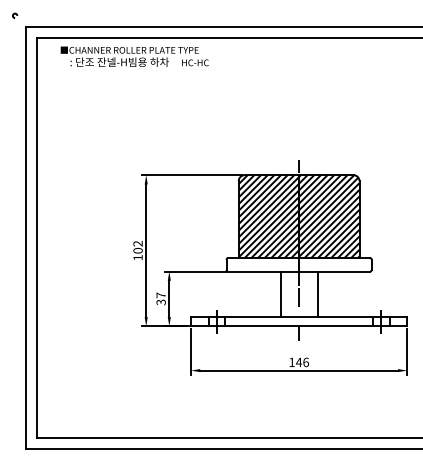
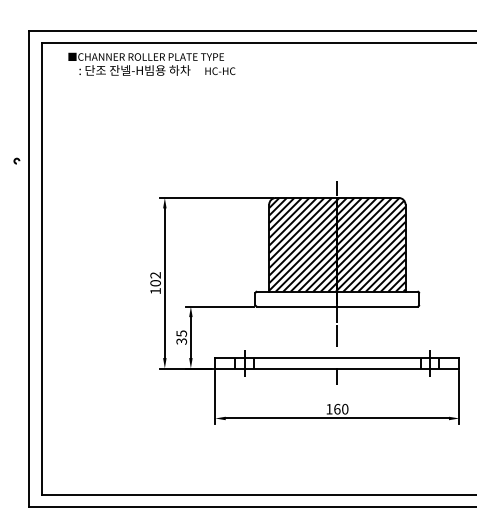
arc: (14, 14) -> (16, 159), moved
line: (280, 294) -> (316, 332), removed
line: (317, 294) -> (358, 332), removed
text: (160, 295) -> (181, 333), 37 -> 35
text: (301, 361) -> (340, 408), 146 -> 160

